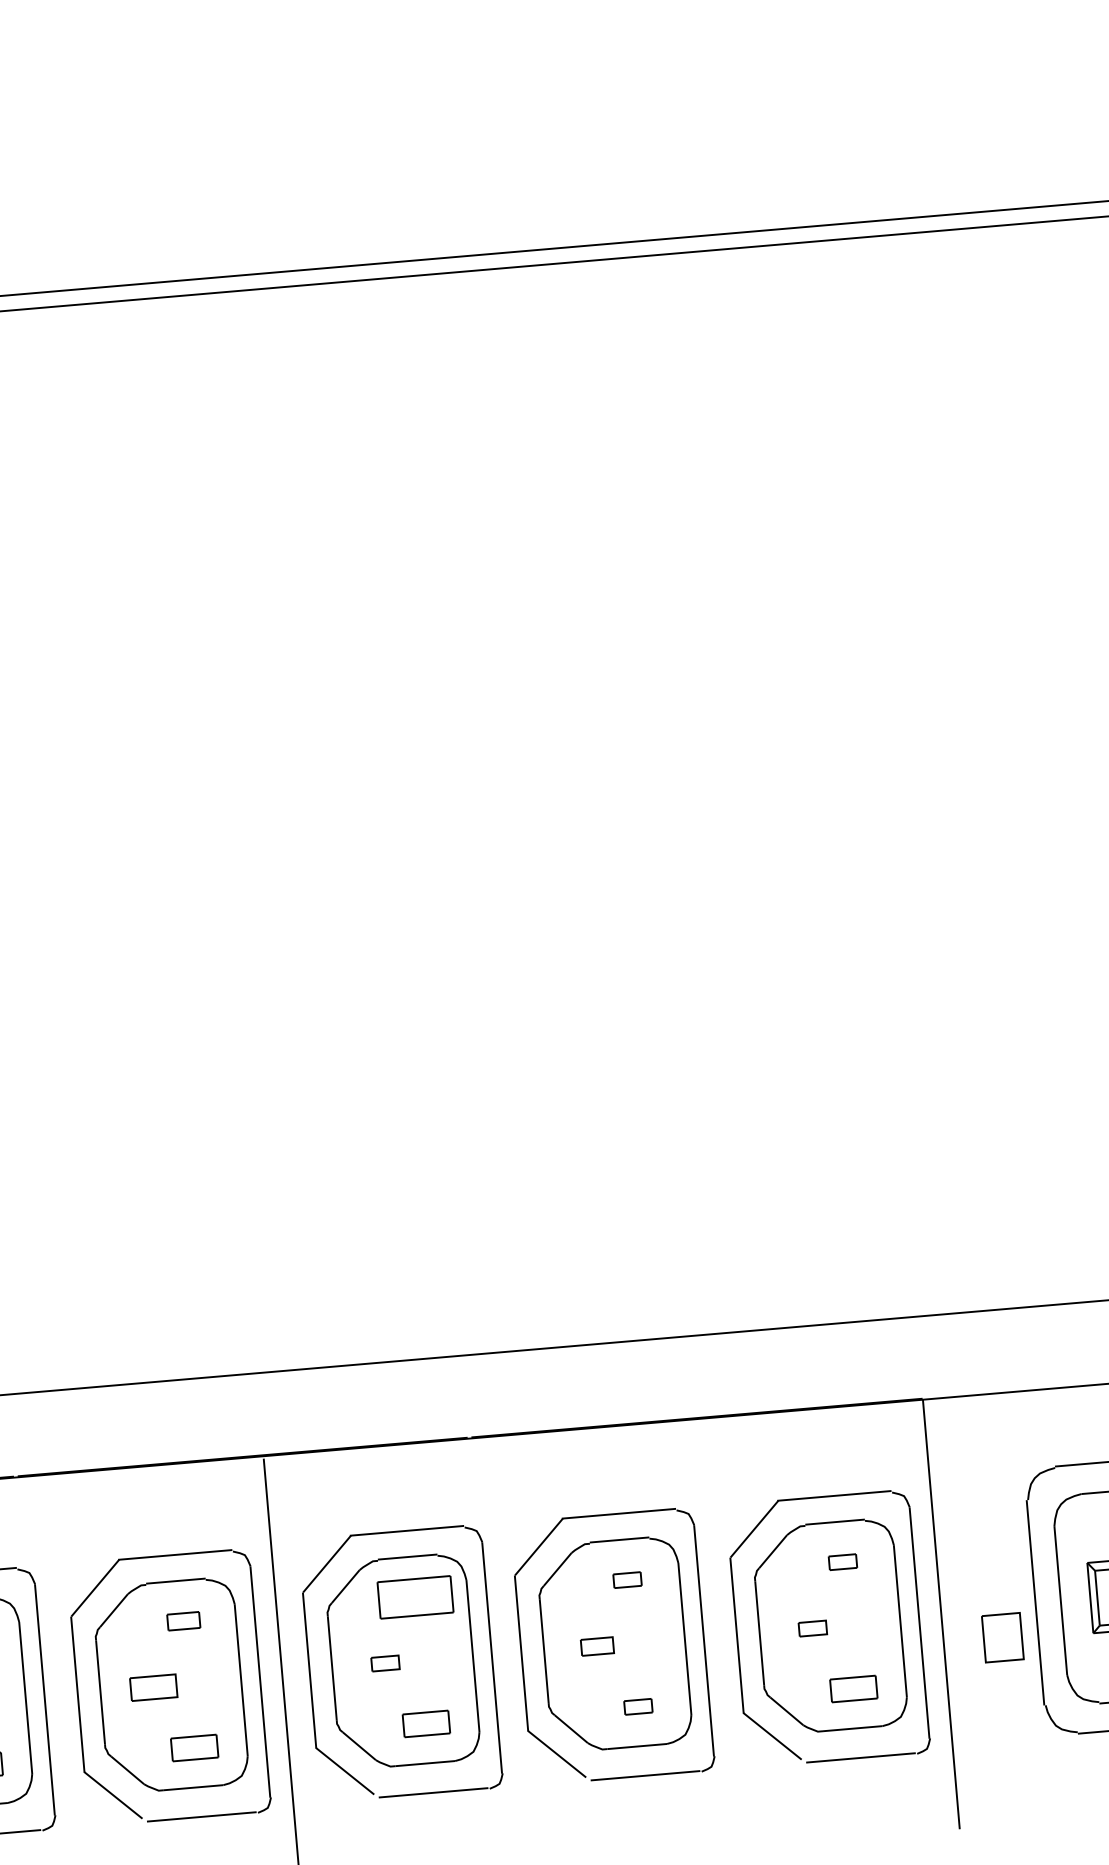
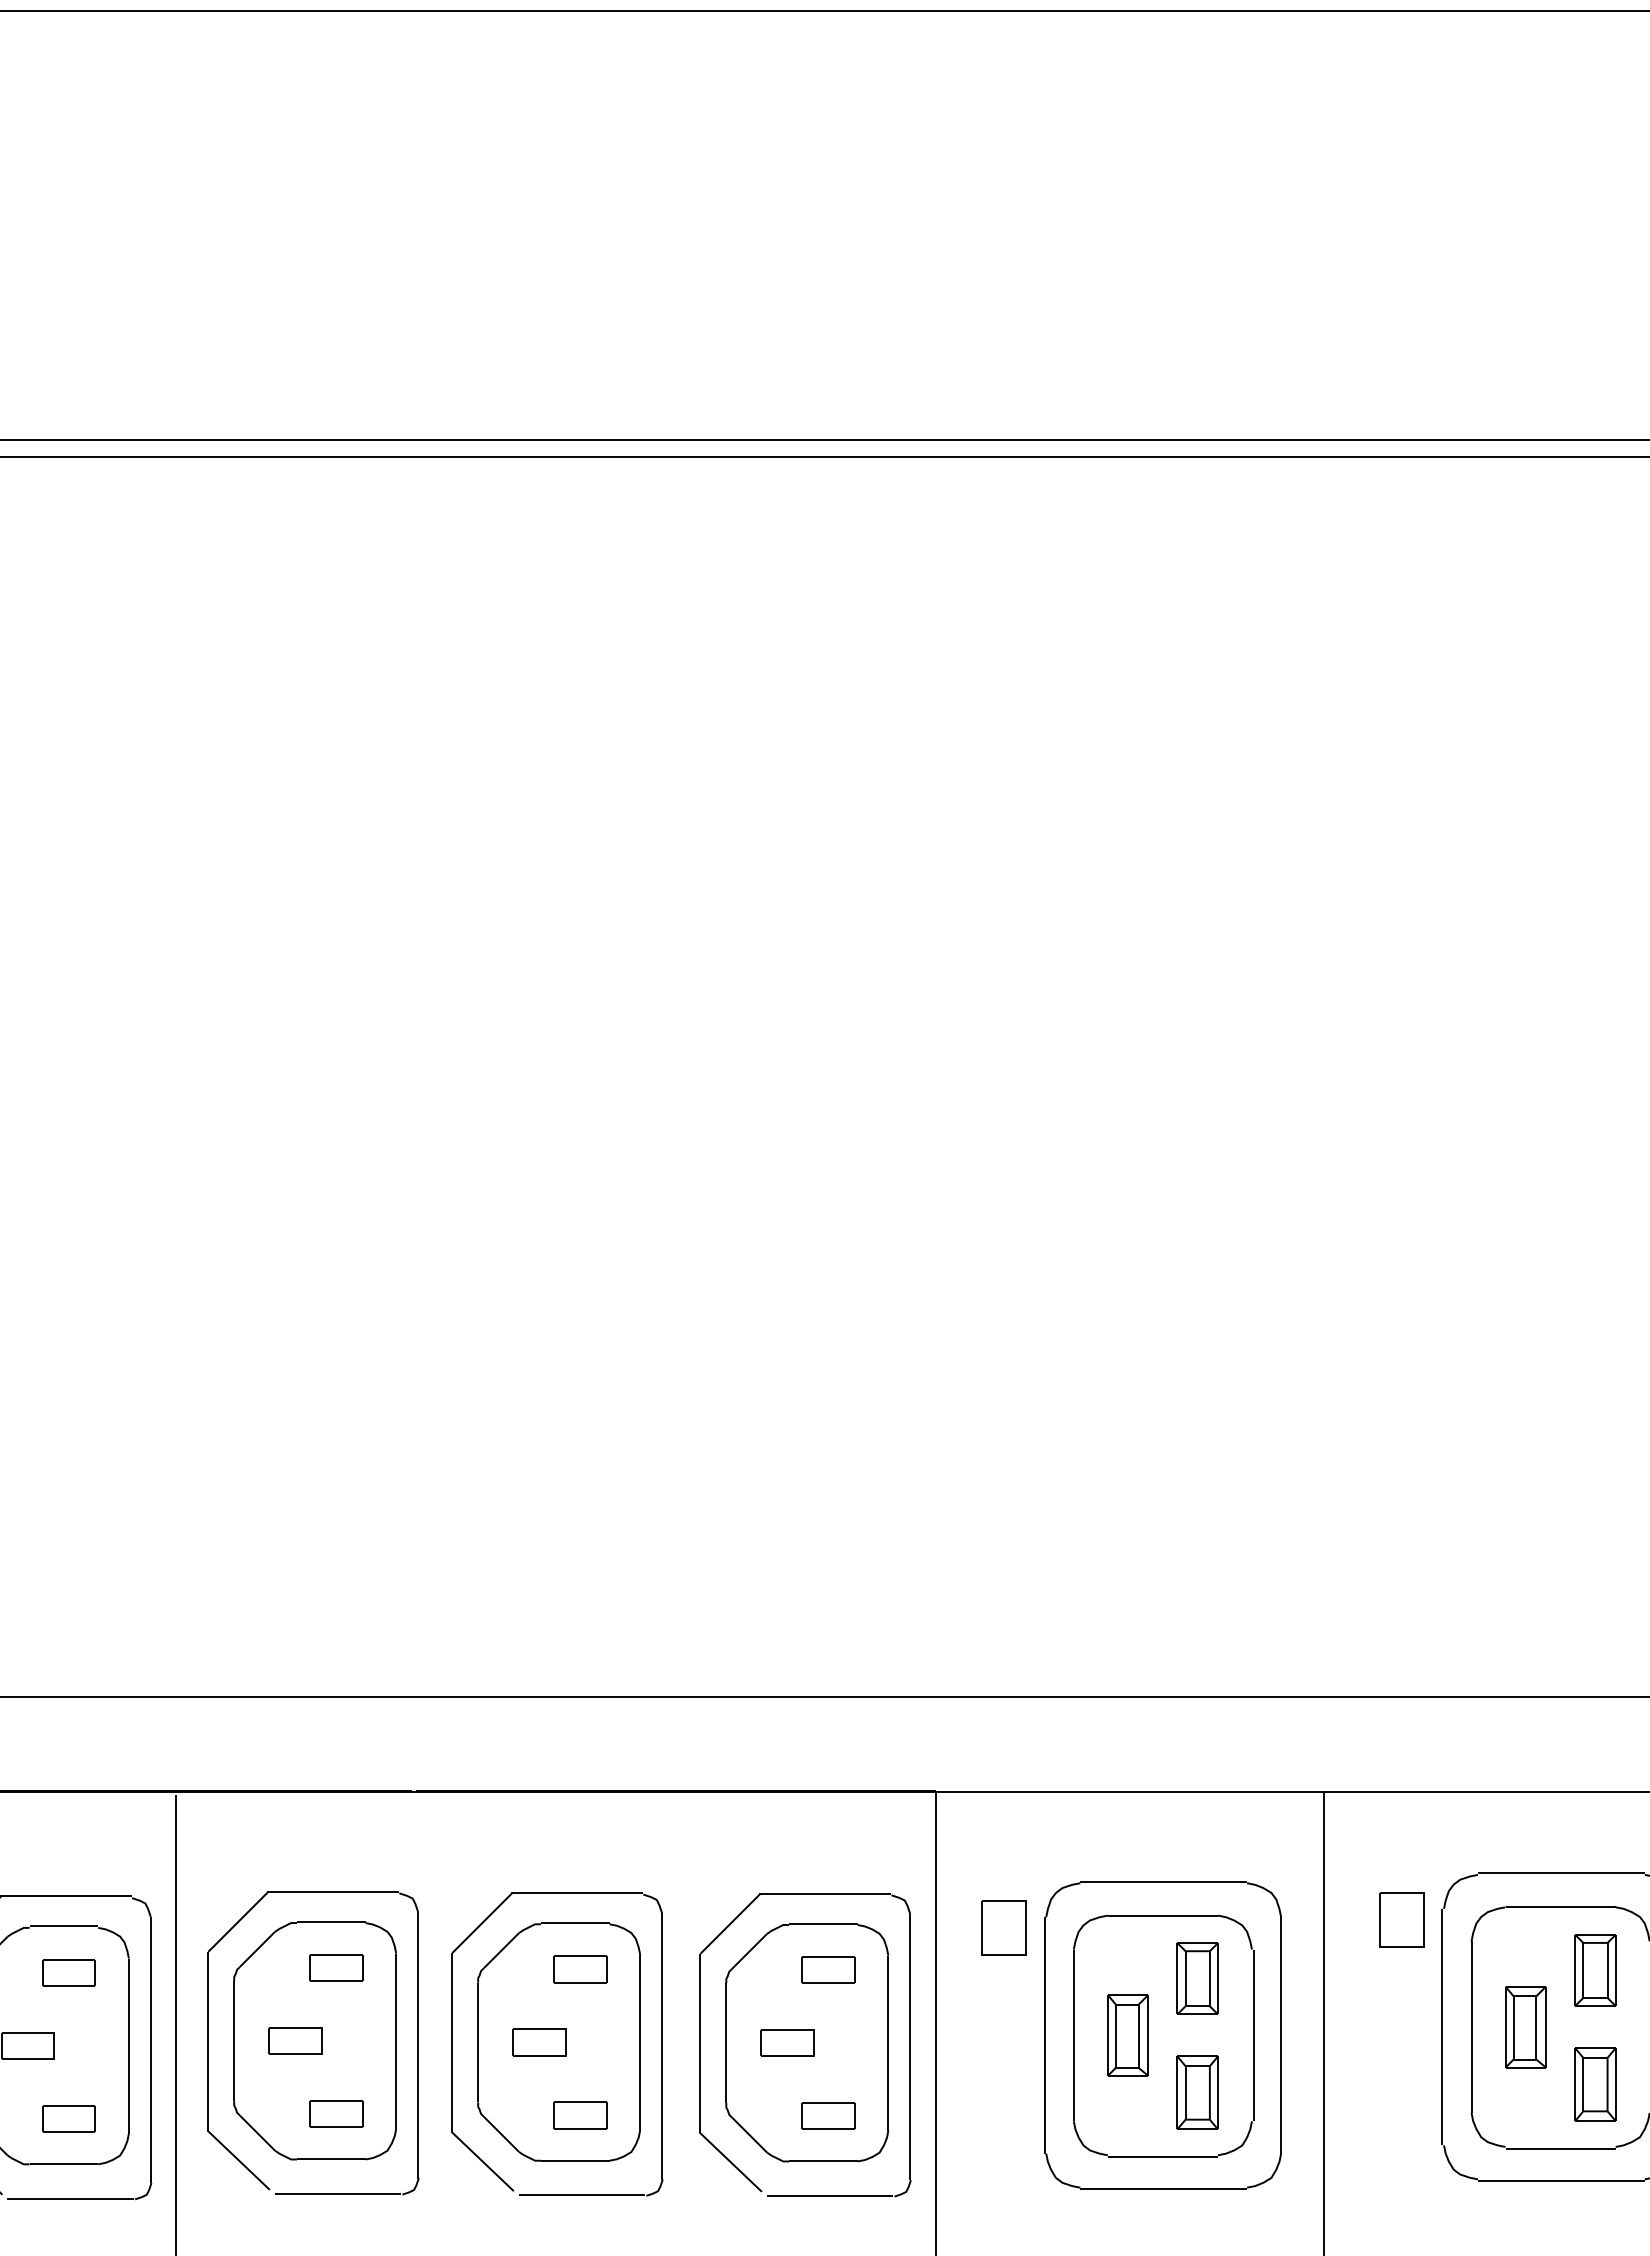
part: (842, 1561) -> (828, 1969), size x1.67
part: (627, 1580) -> (580, 1969), size x1.67
part: (415, 1596) -> (336, 1967), size x0.62
part: (183, 1620) -> (68, 1972), size x1.43
part: (812, 1628) -> (787, 2042), size x1.67
part: (1002, 1637) -> (1003, 1927), moved
part: (597, 1646) -> (539, 2042), size x1.43
part: (385, 1662) -> (295, 2040), size x1.67
part: (638, 1706) -> (580, 2115), size x1.67

